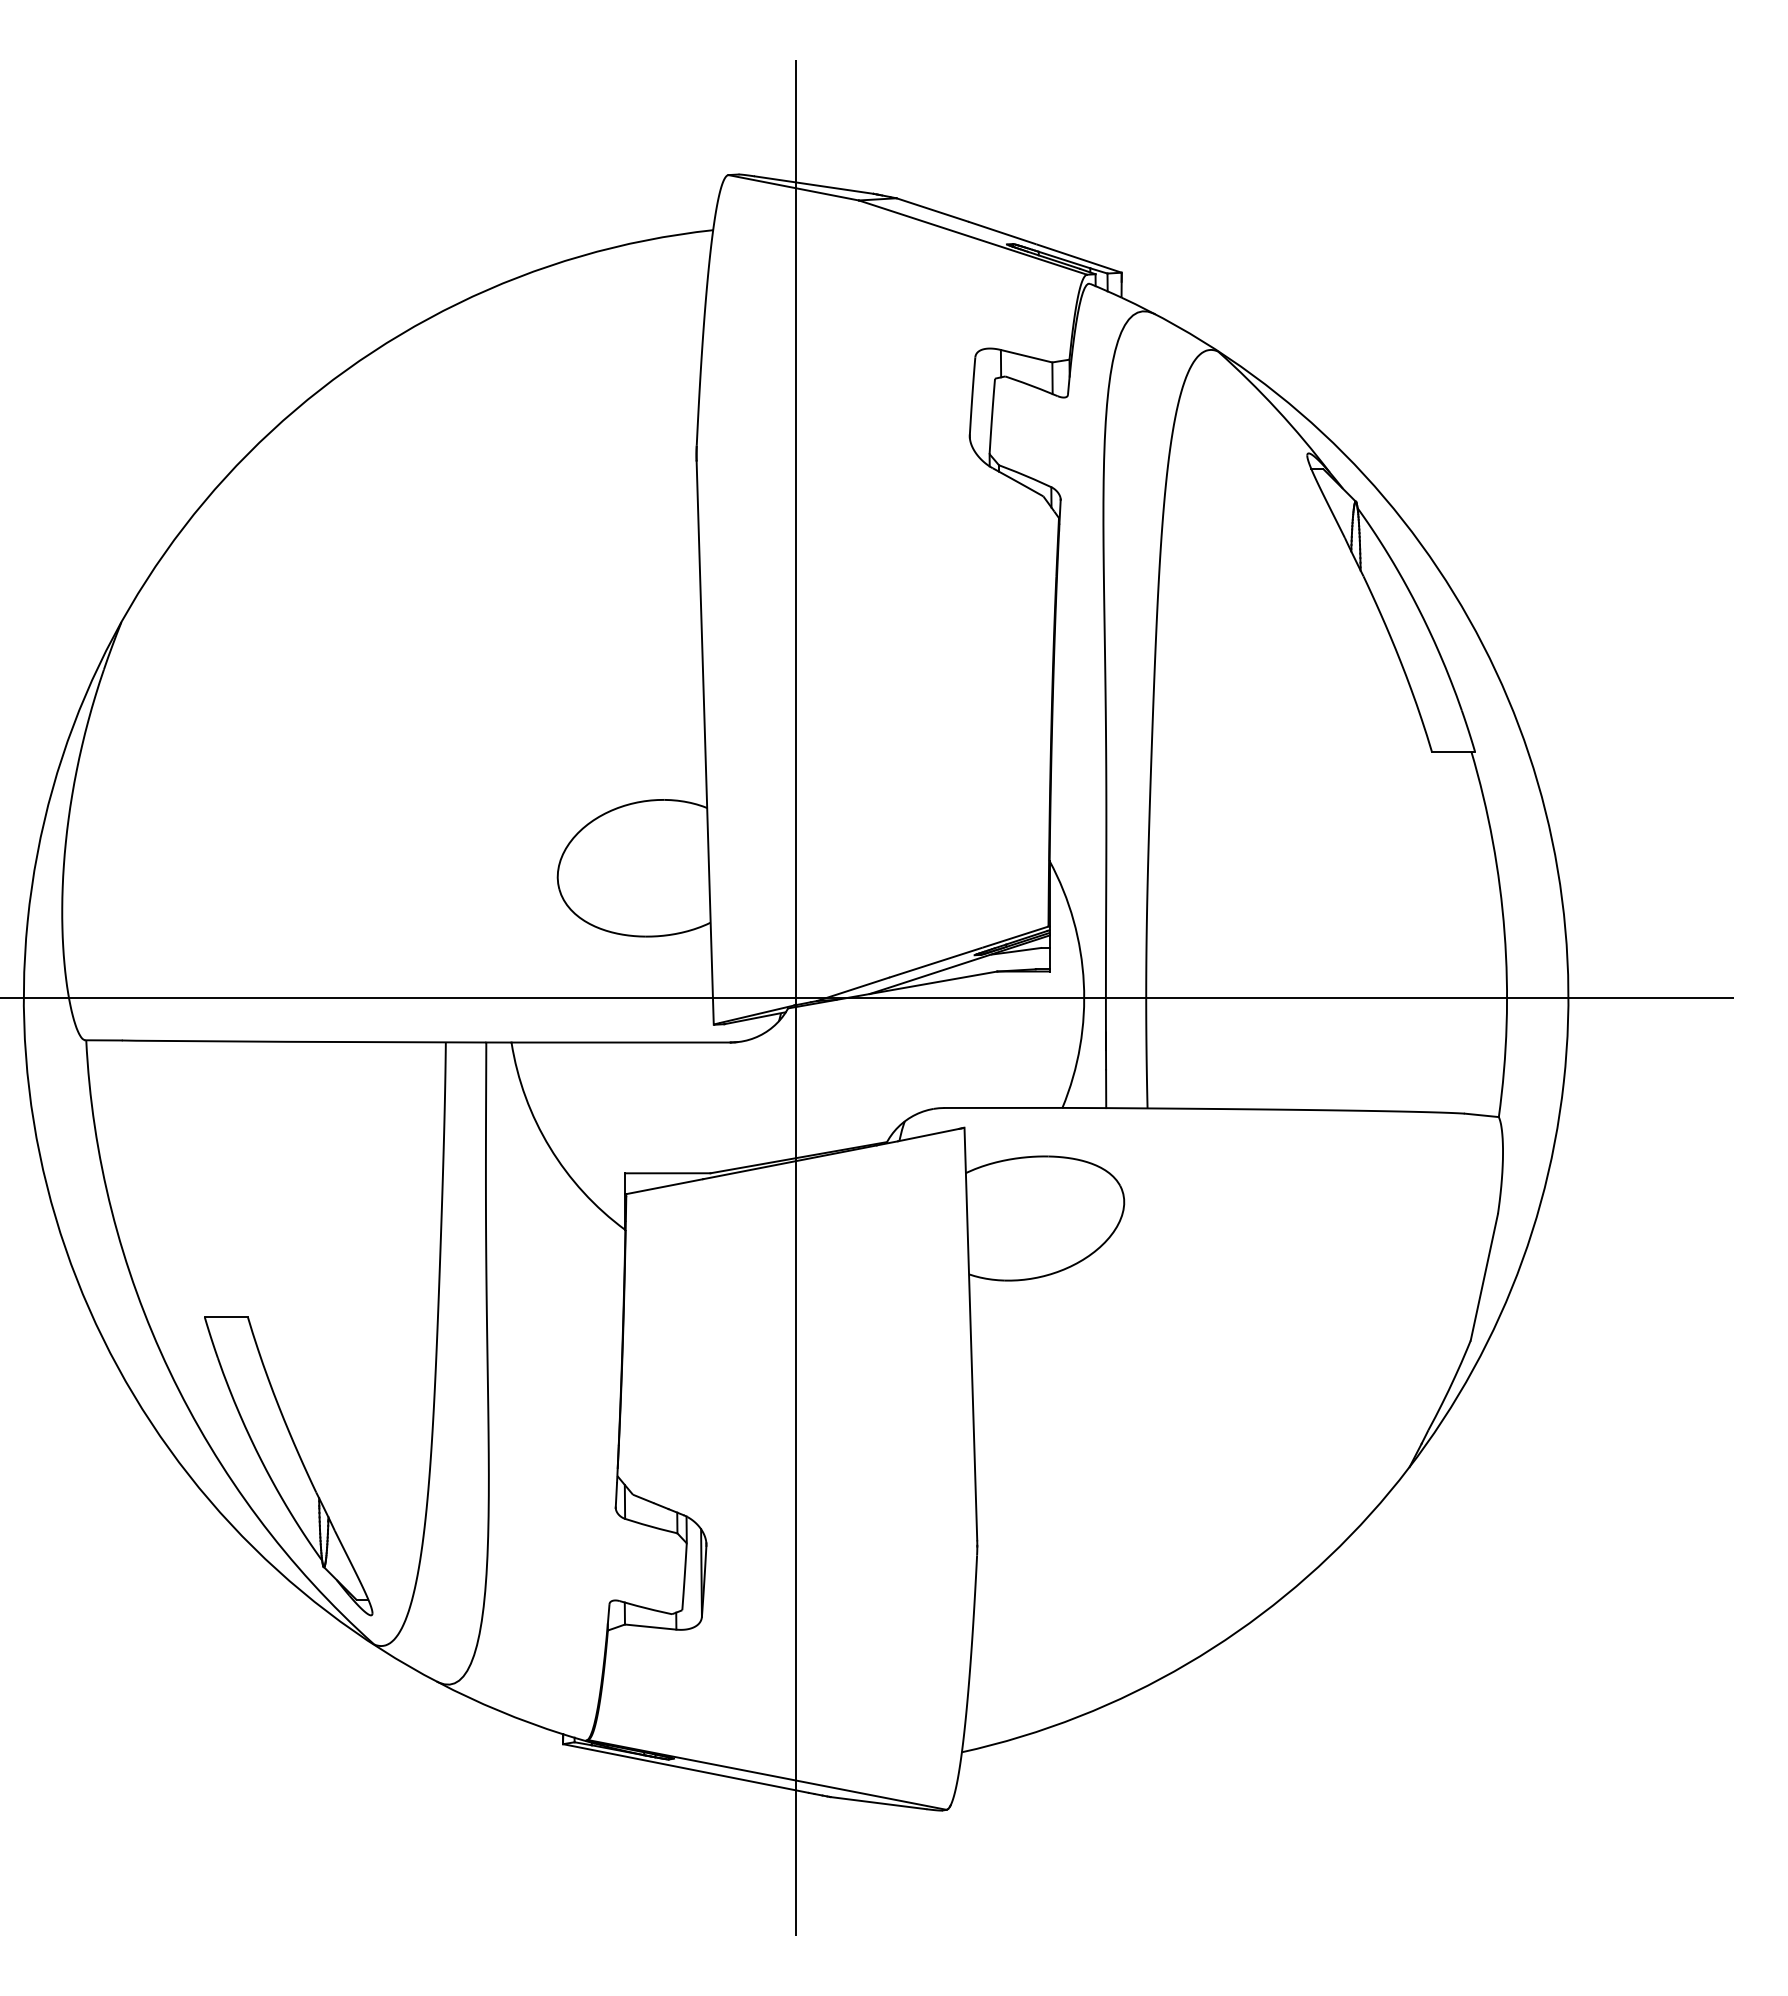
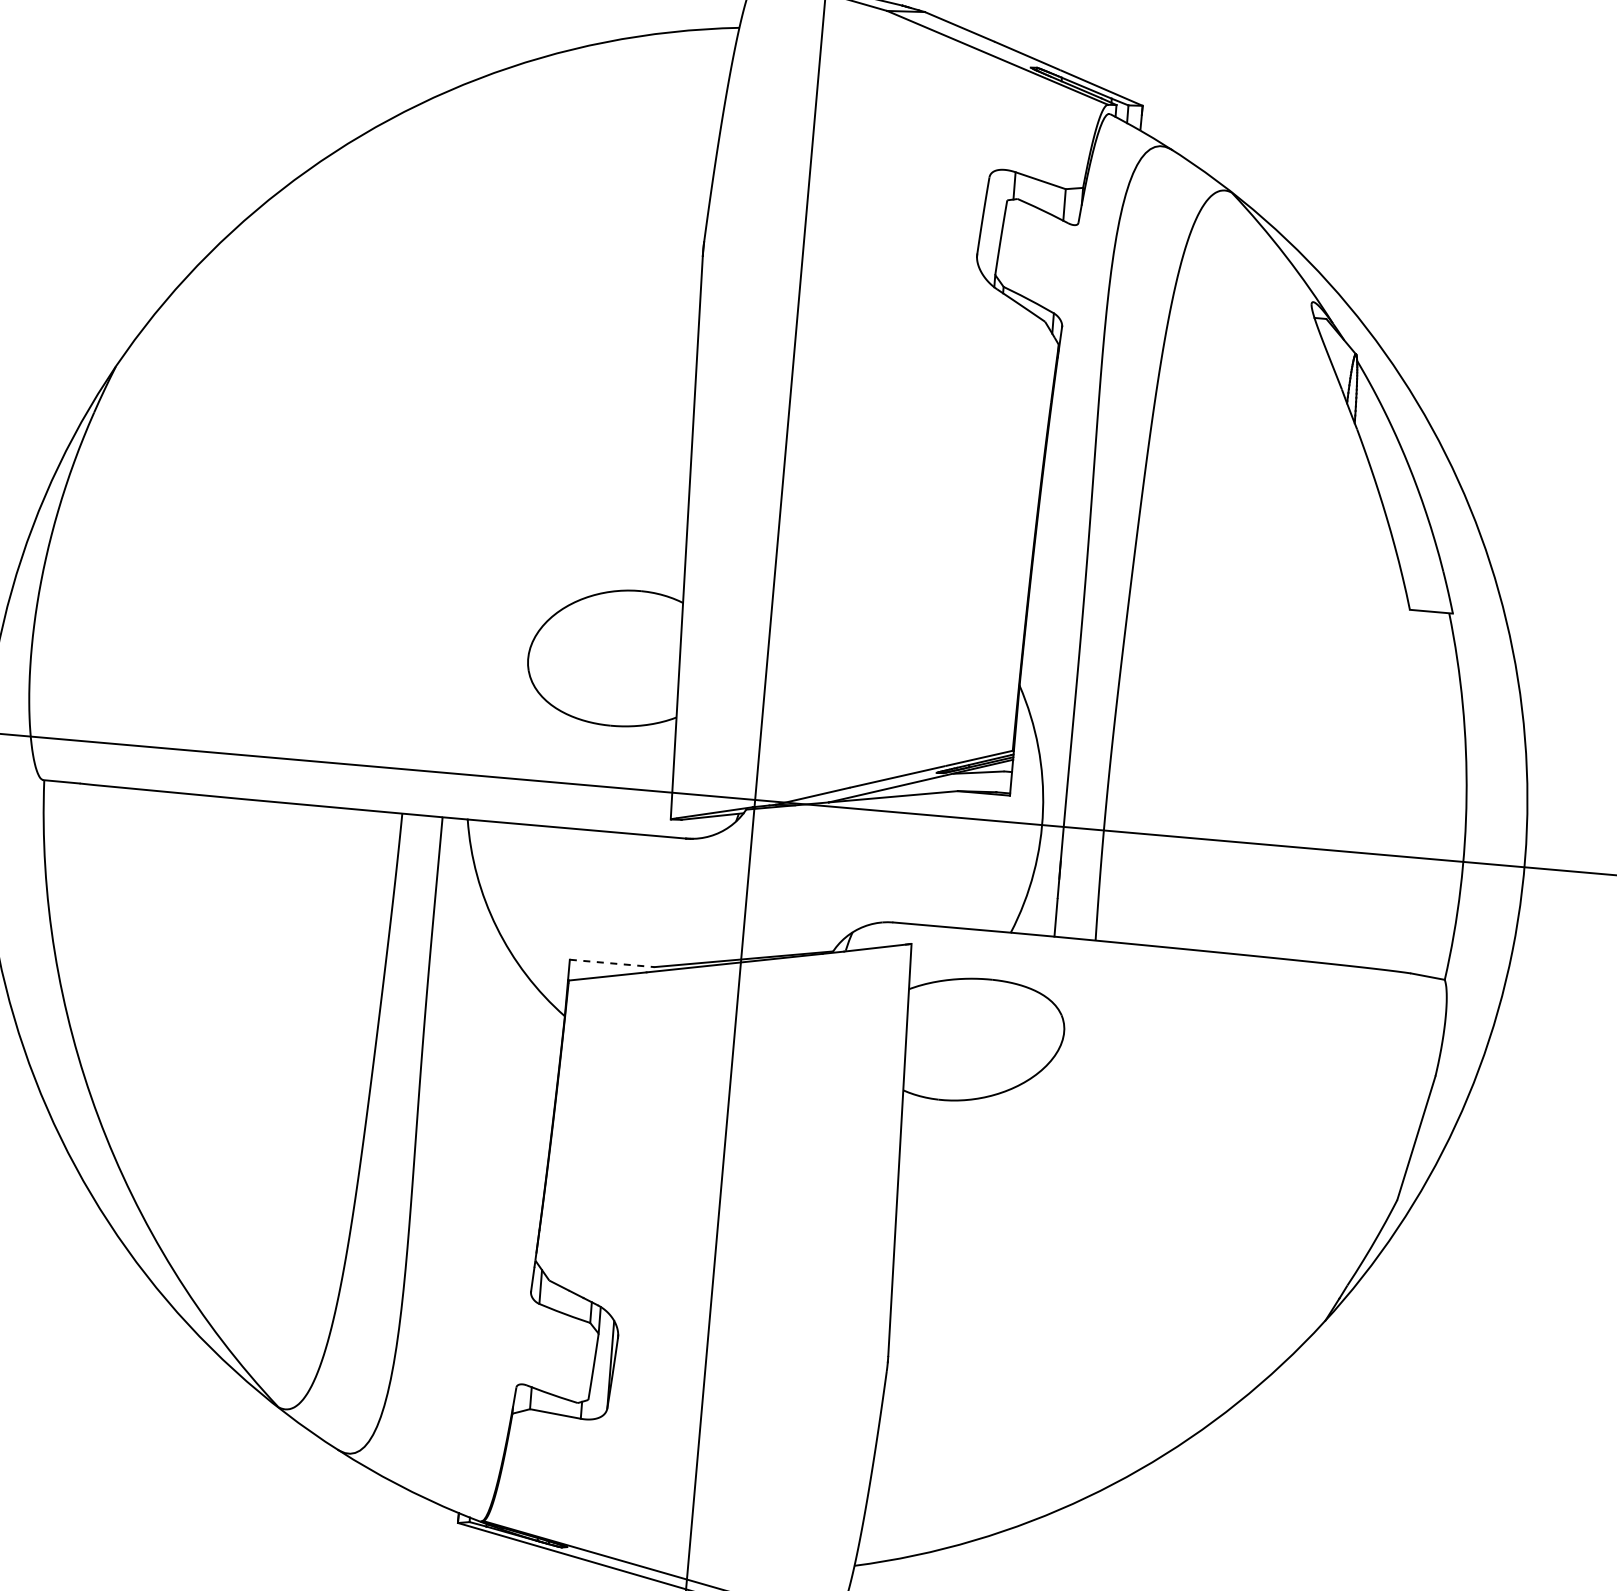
line: (667, 1173) -> (611, 963), solid -> dashed
part: (288, 1466) -> (208, 1222), removed

